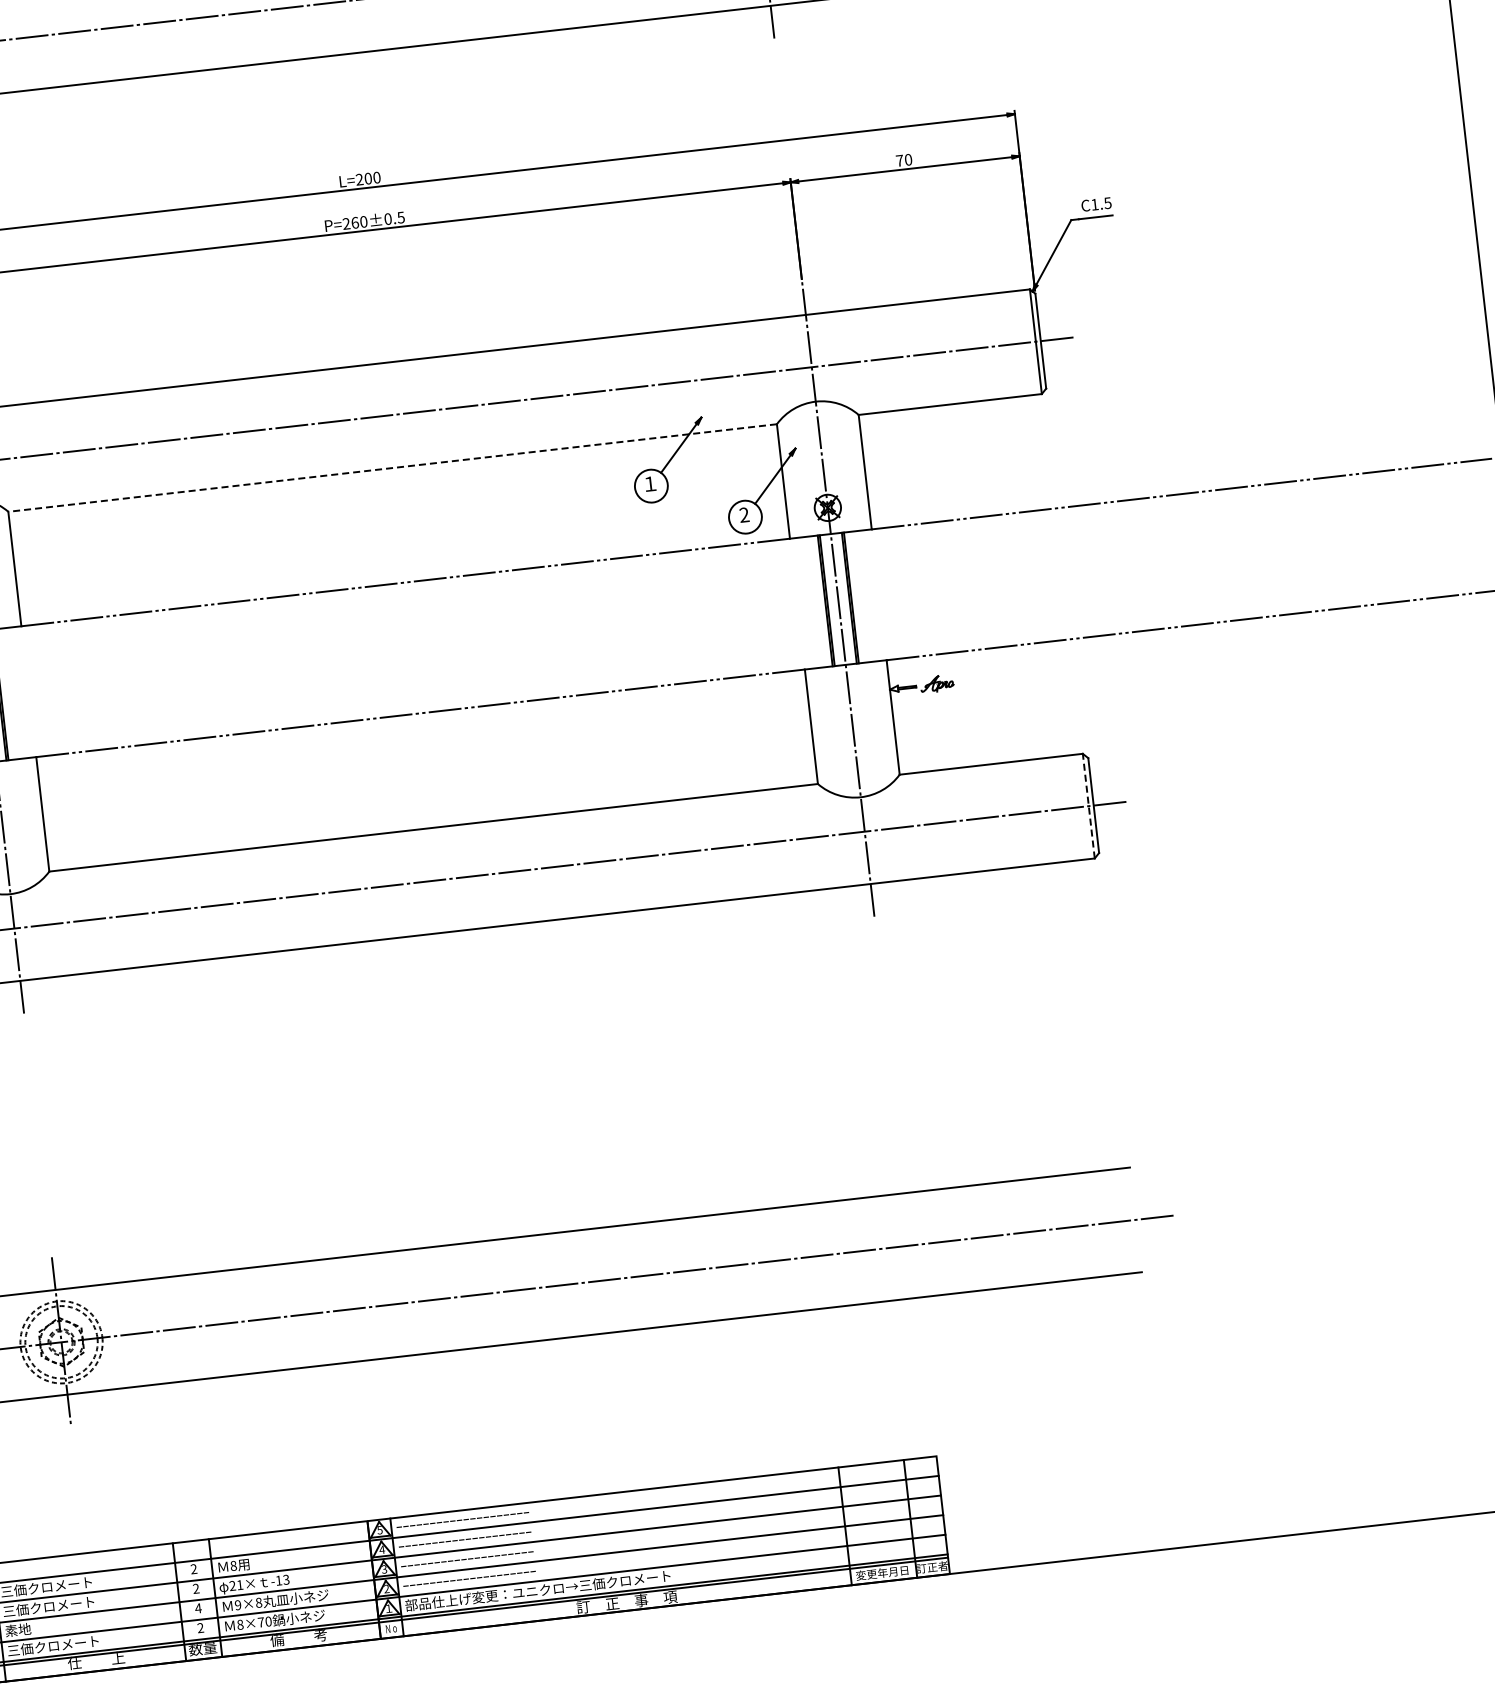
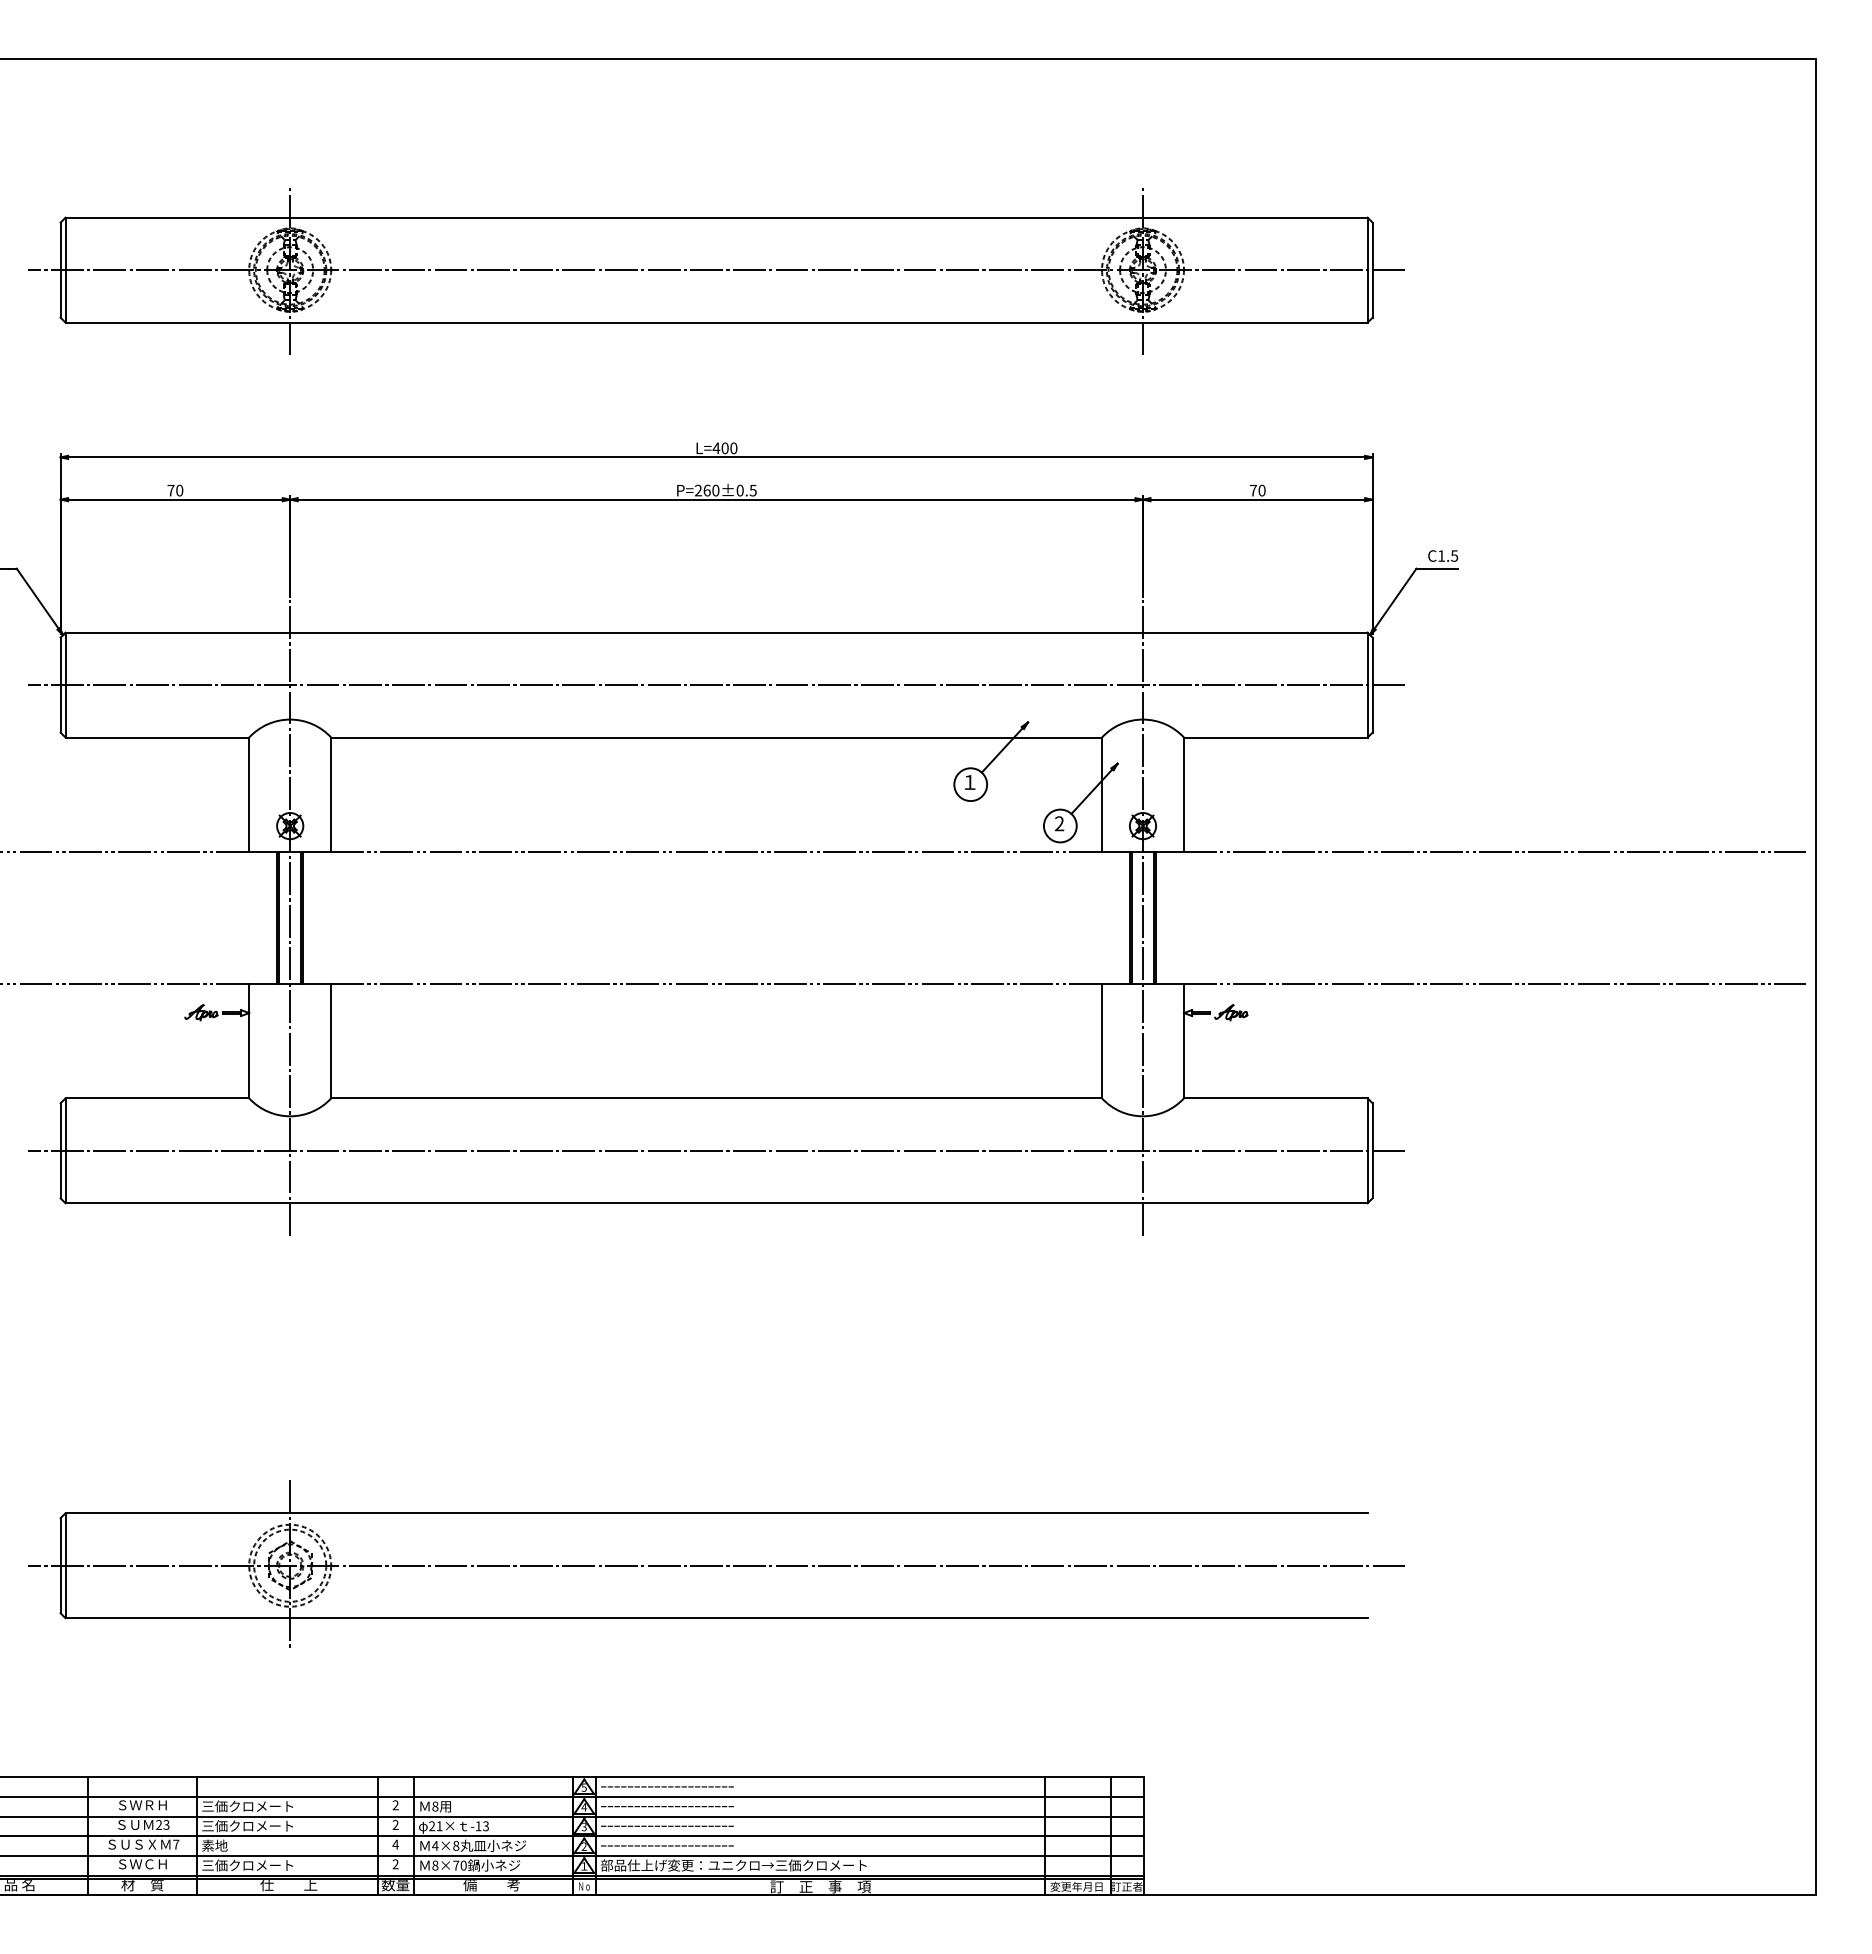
text: (359, 179) -> (716, 448), L=200 -> L=400
line: (392, 467) -> (716, 737), dashed -> solid
line: (1088, 805) -> (1367, 1150), dashed -> solid
text: (238, 1604) -> (435, 1845), 9×8 -> 4×8

